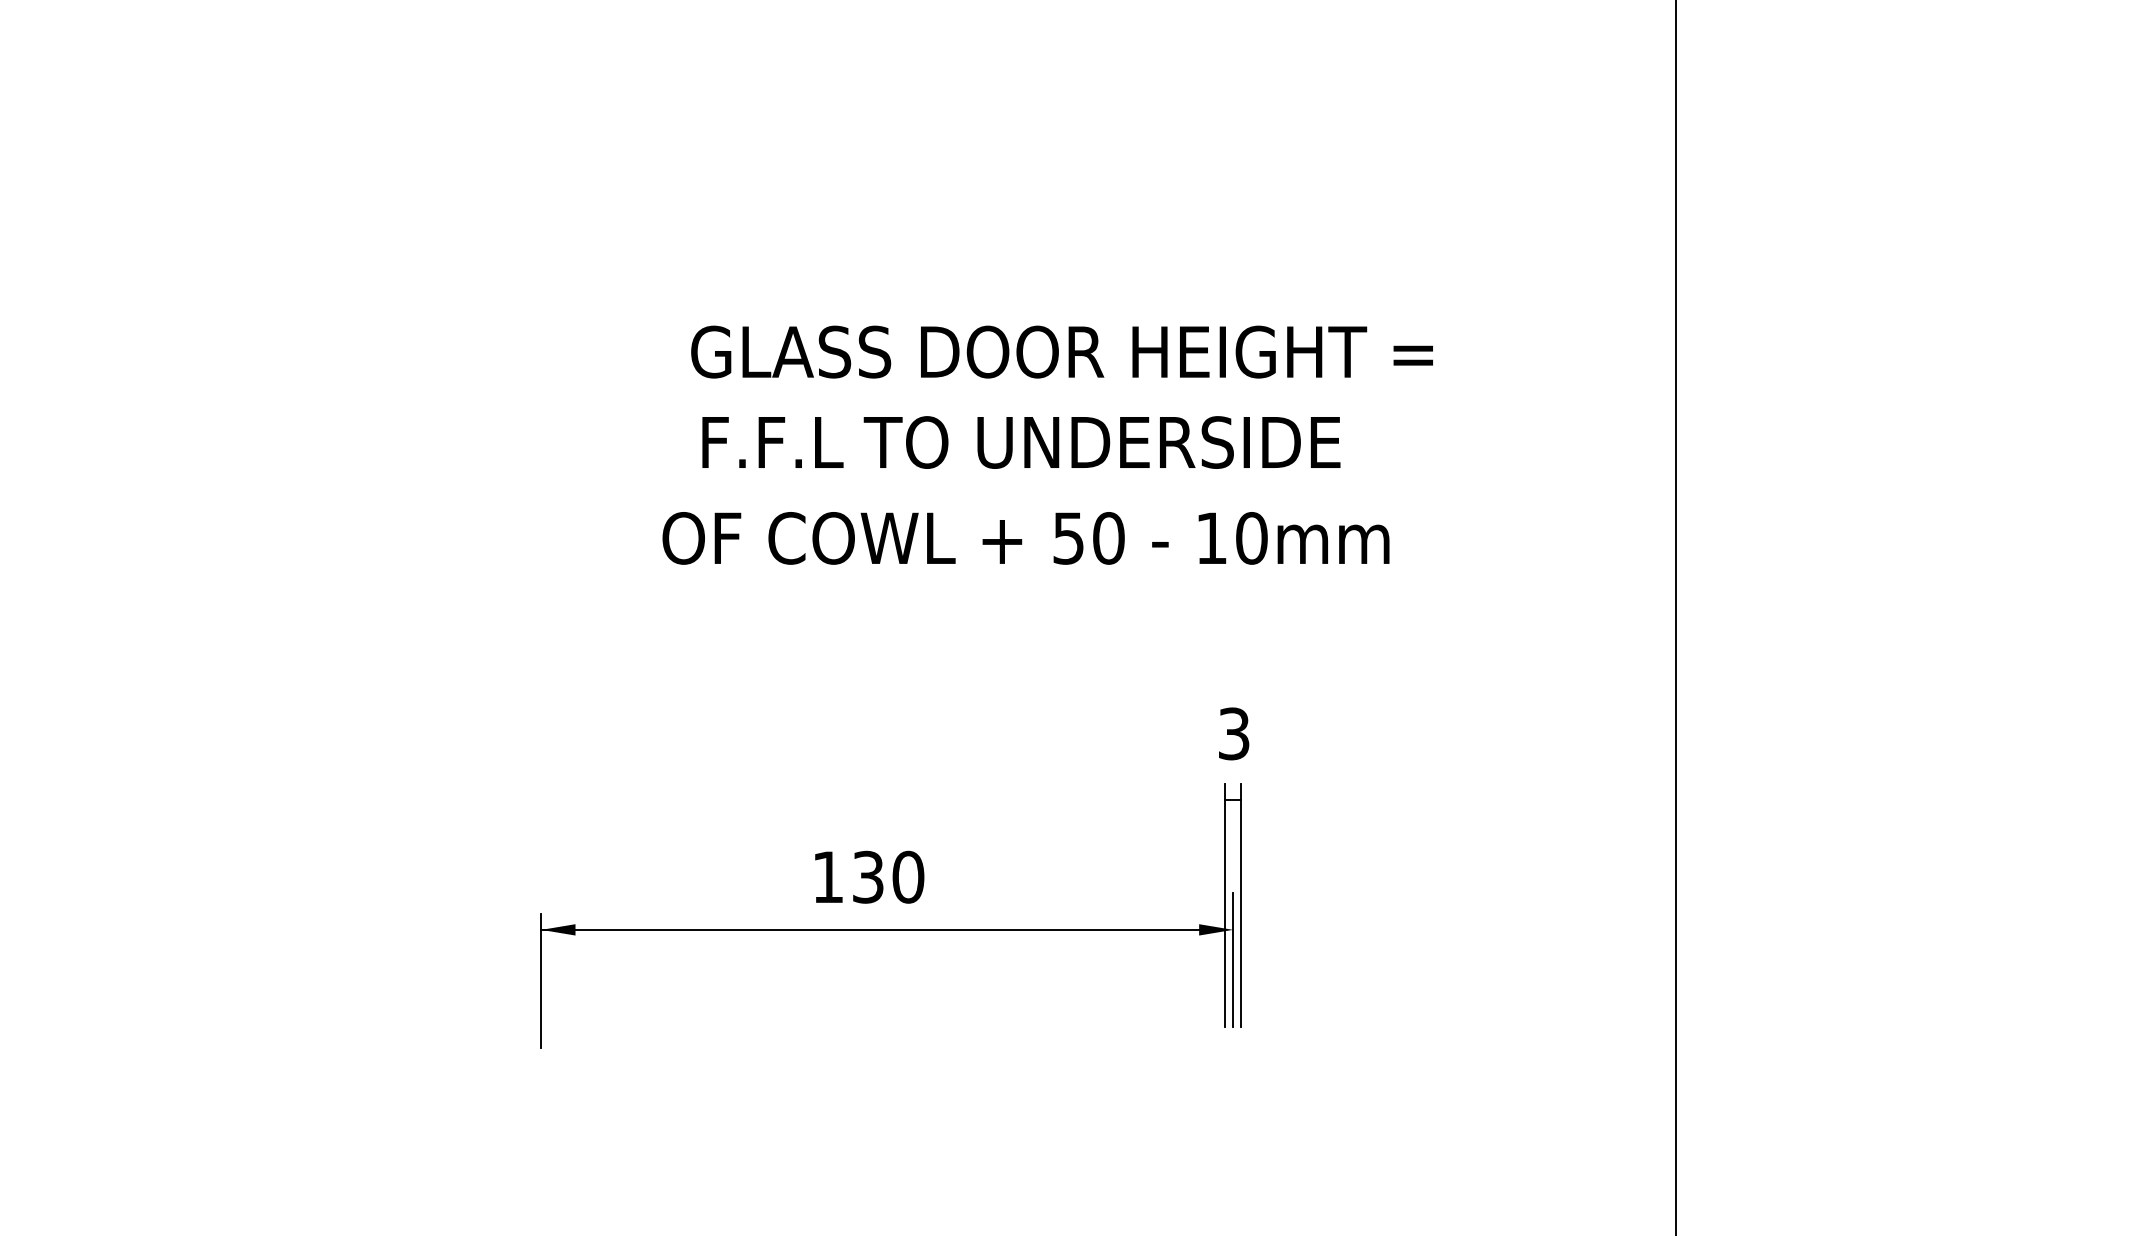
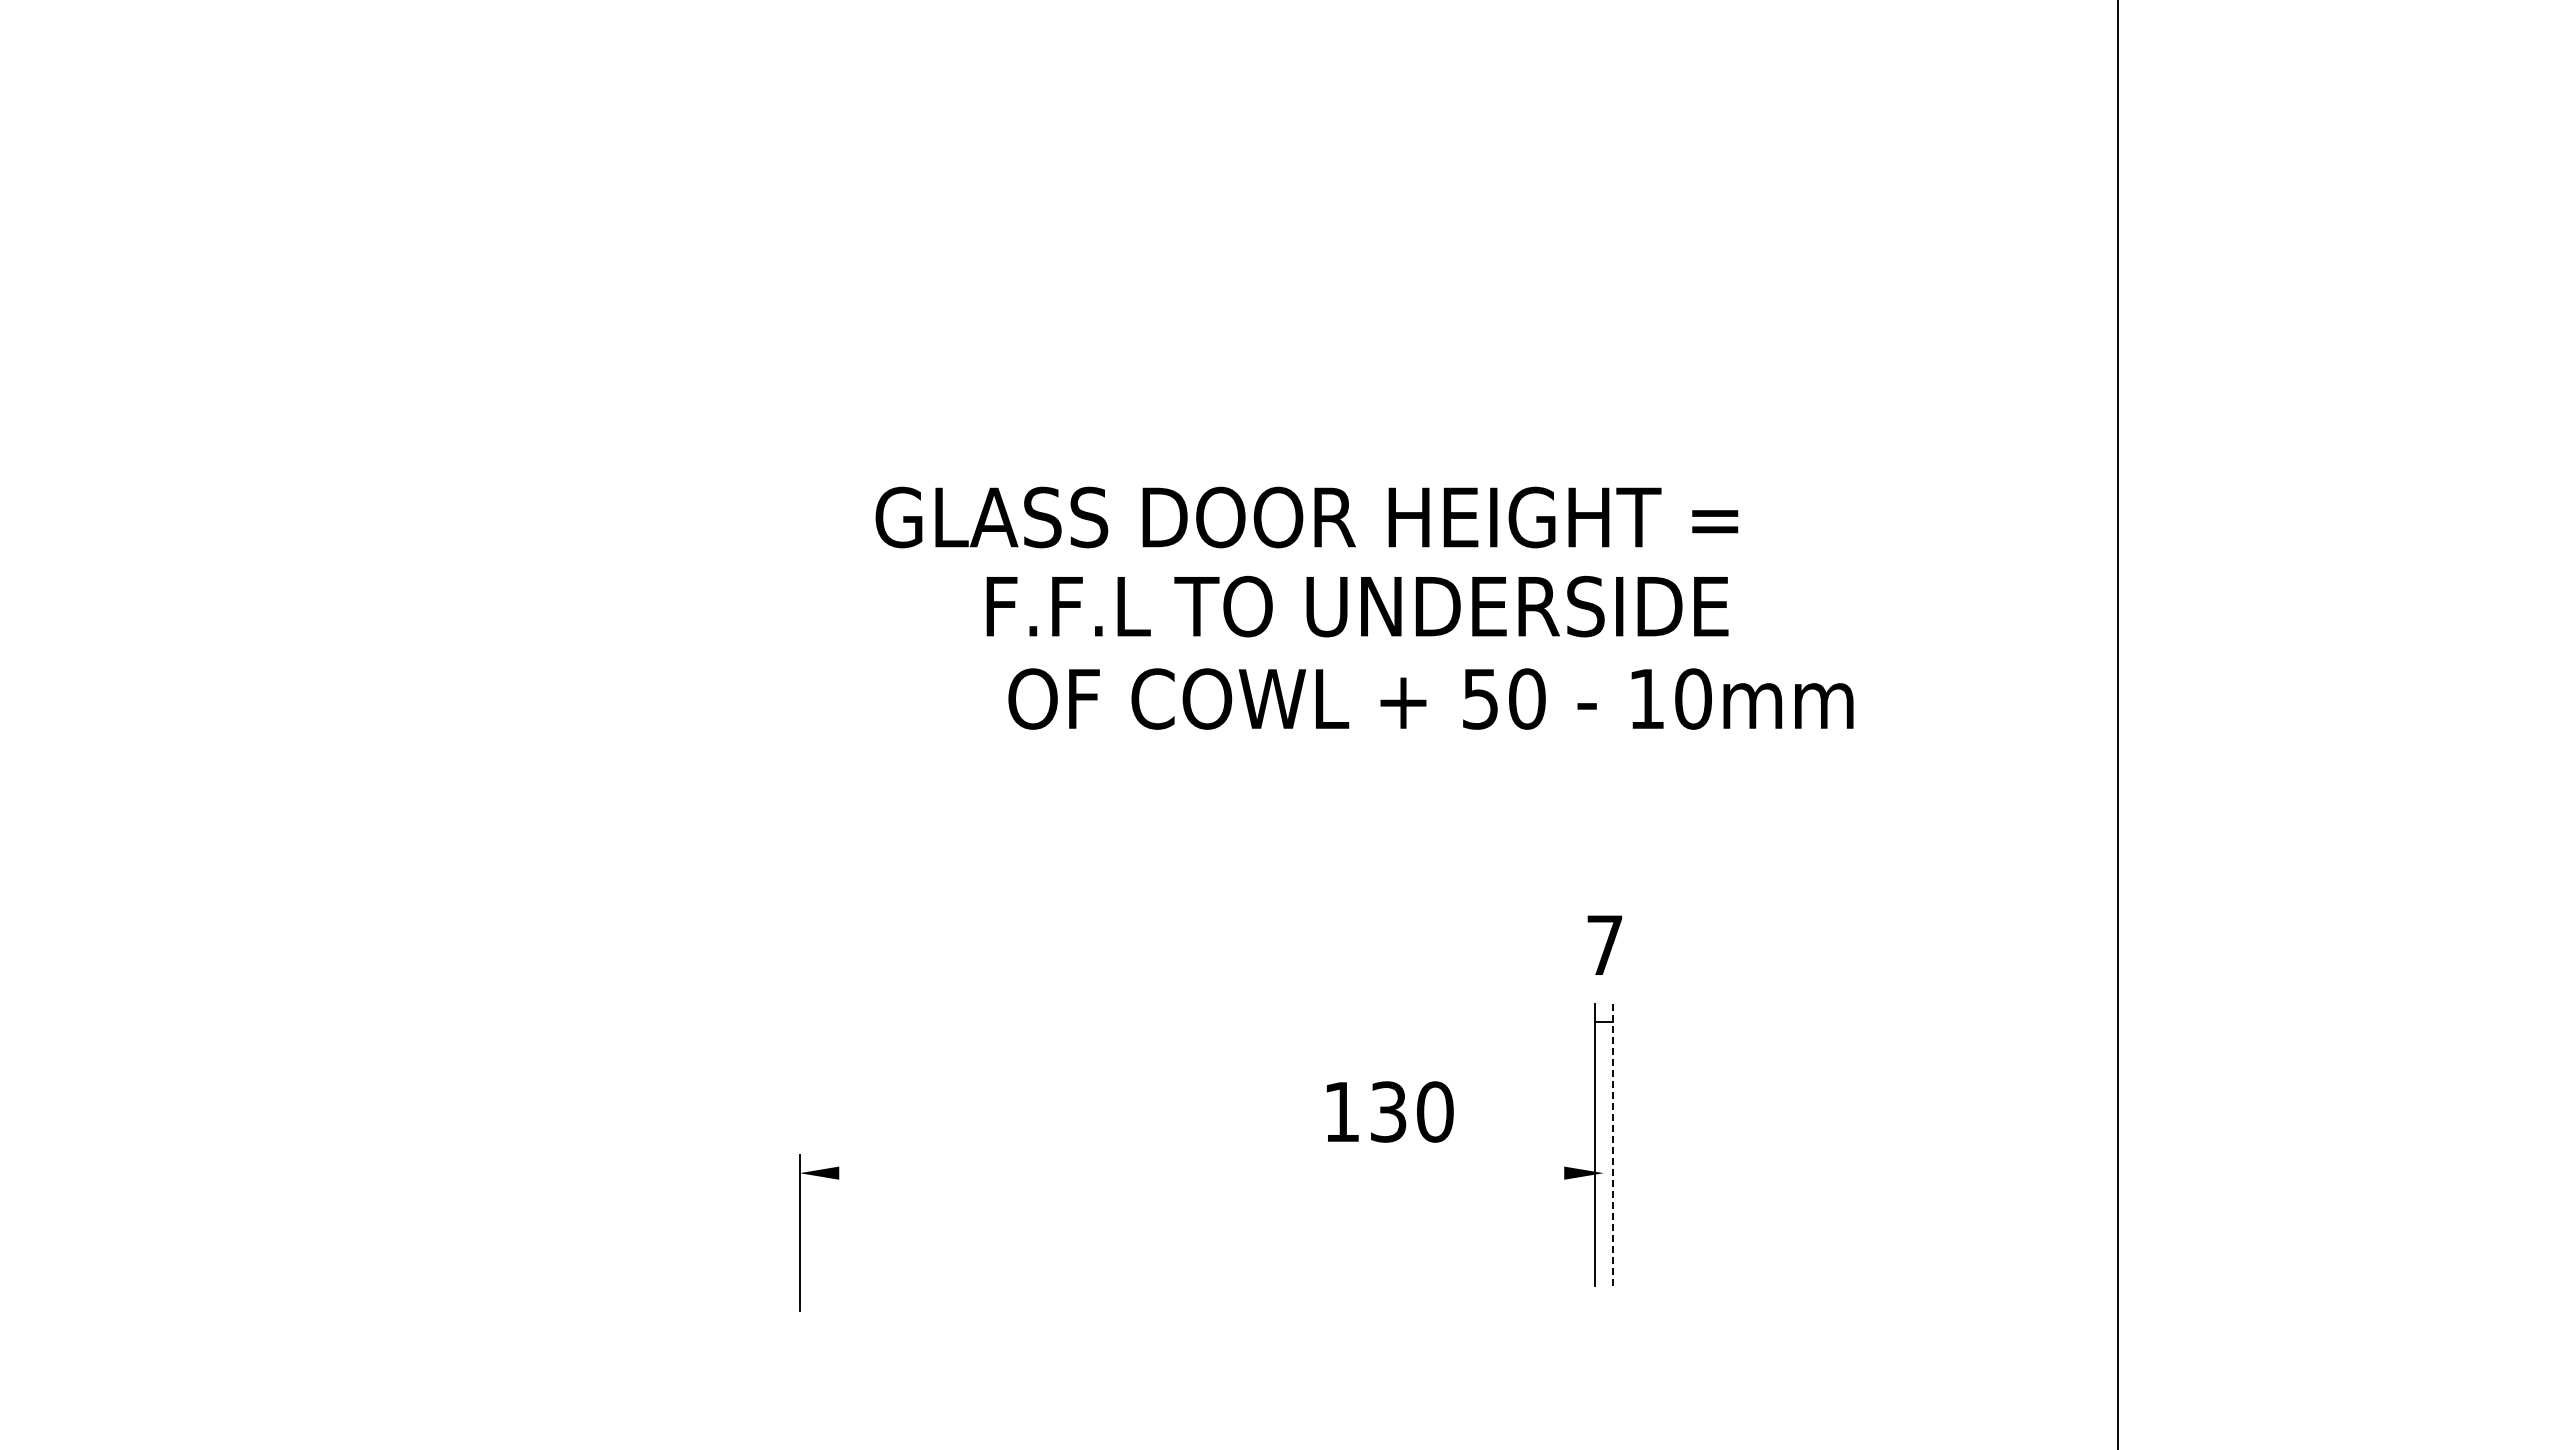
text: (1061, 352) -> (1306, 517), moved
text: (1025, 537) -> (1430, 698), moved
text: (1233, 734) -> (1604, 945), 3 -> 7
text: (869, 876) -> (1390, 1111), moved
line: (1241, 905) -> (1613, 1144), solid -> dashed
line: (880, 930) -> (1193, 1173), removed
line: (1232, 959) -> (1603, 1207), removed

